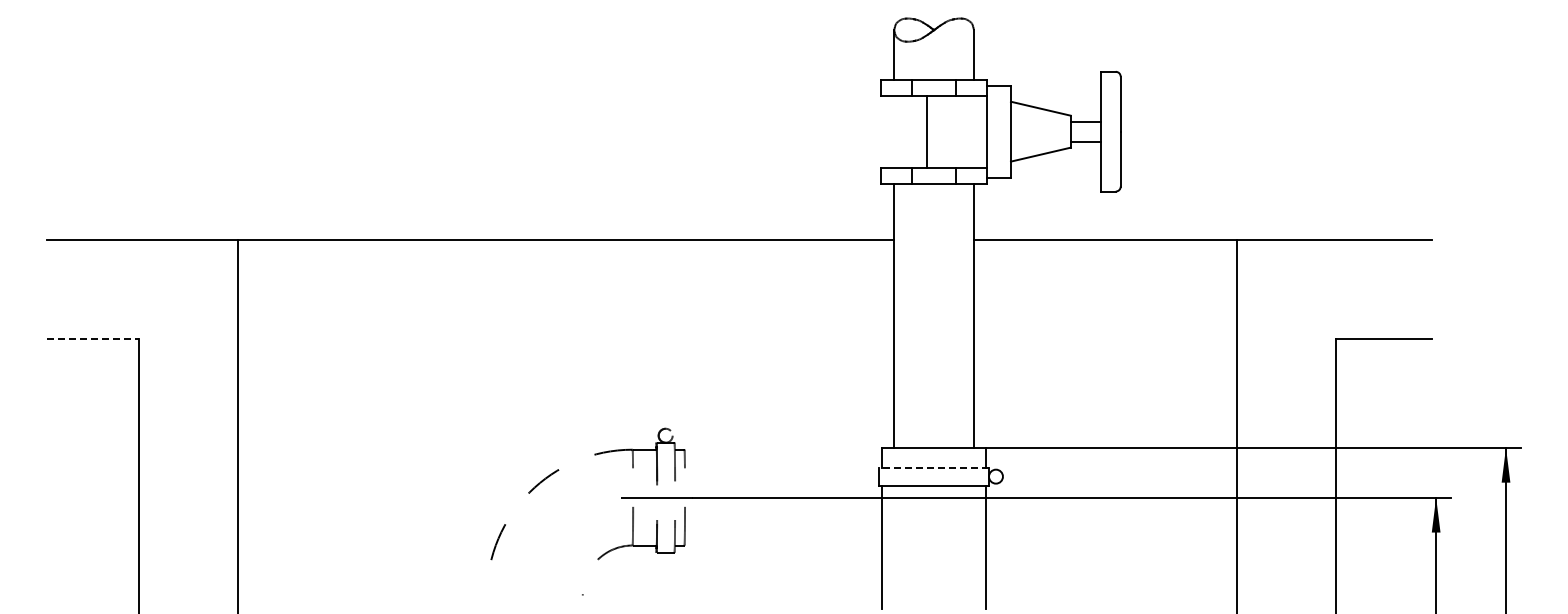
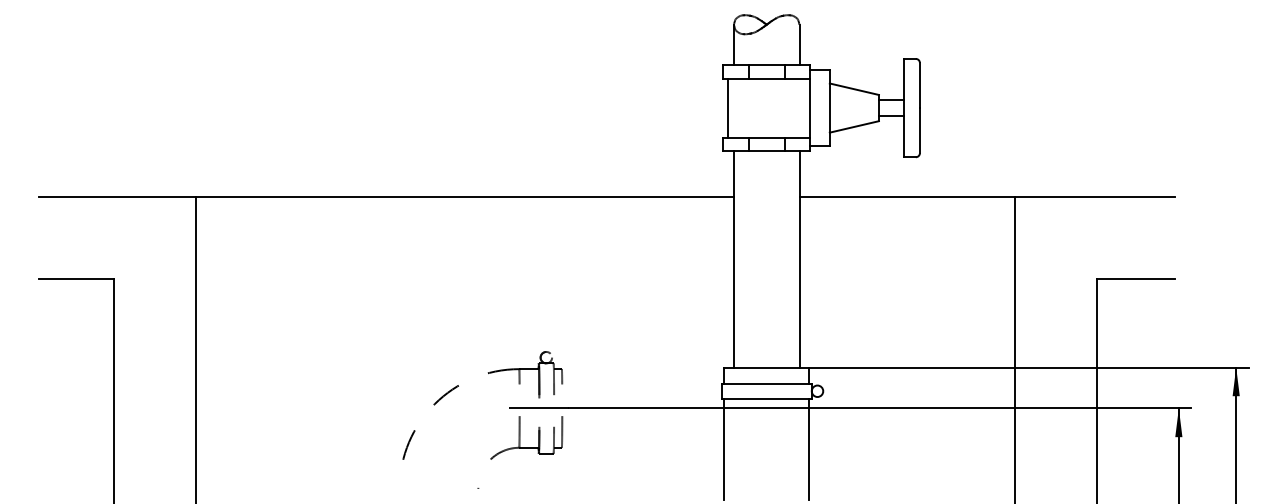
line: (927, 131) -> (728, 107), moved
line: (93, 339) -> (76, 278), dashed -> solid
line: (934, 467) -> (767, 383), dashed -> solid

